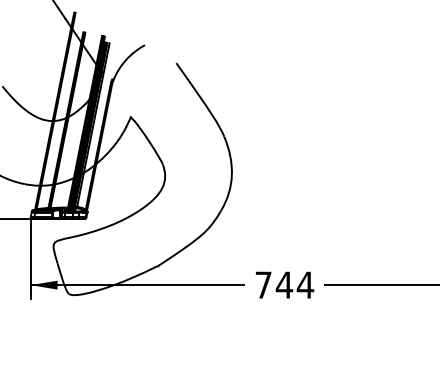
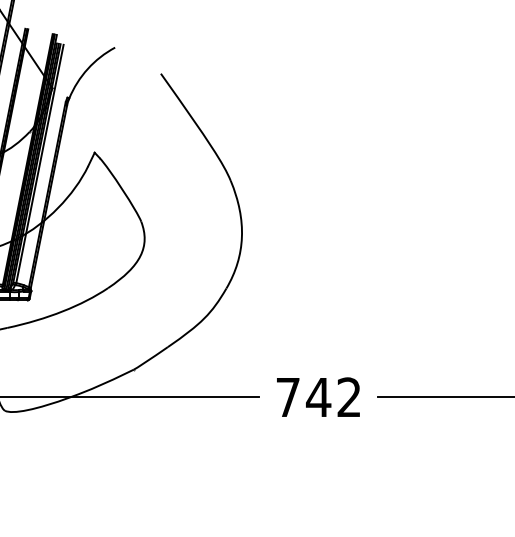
text: (305, 284) -> (349, 396), 744 -> 742

